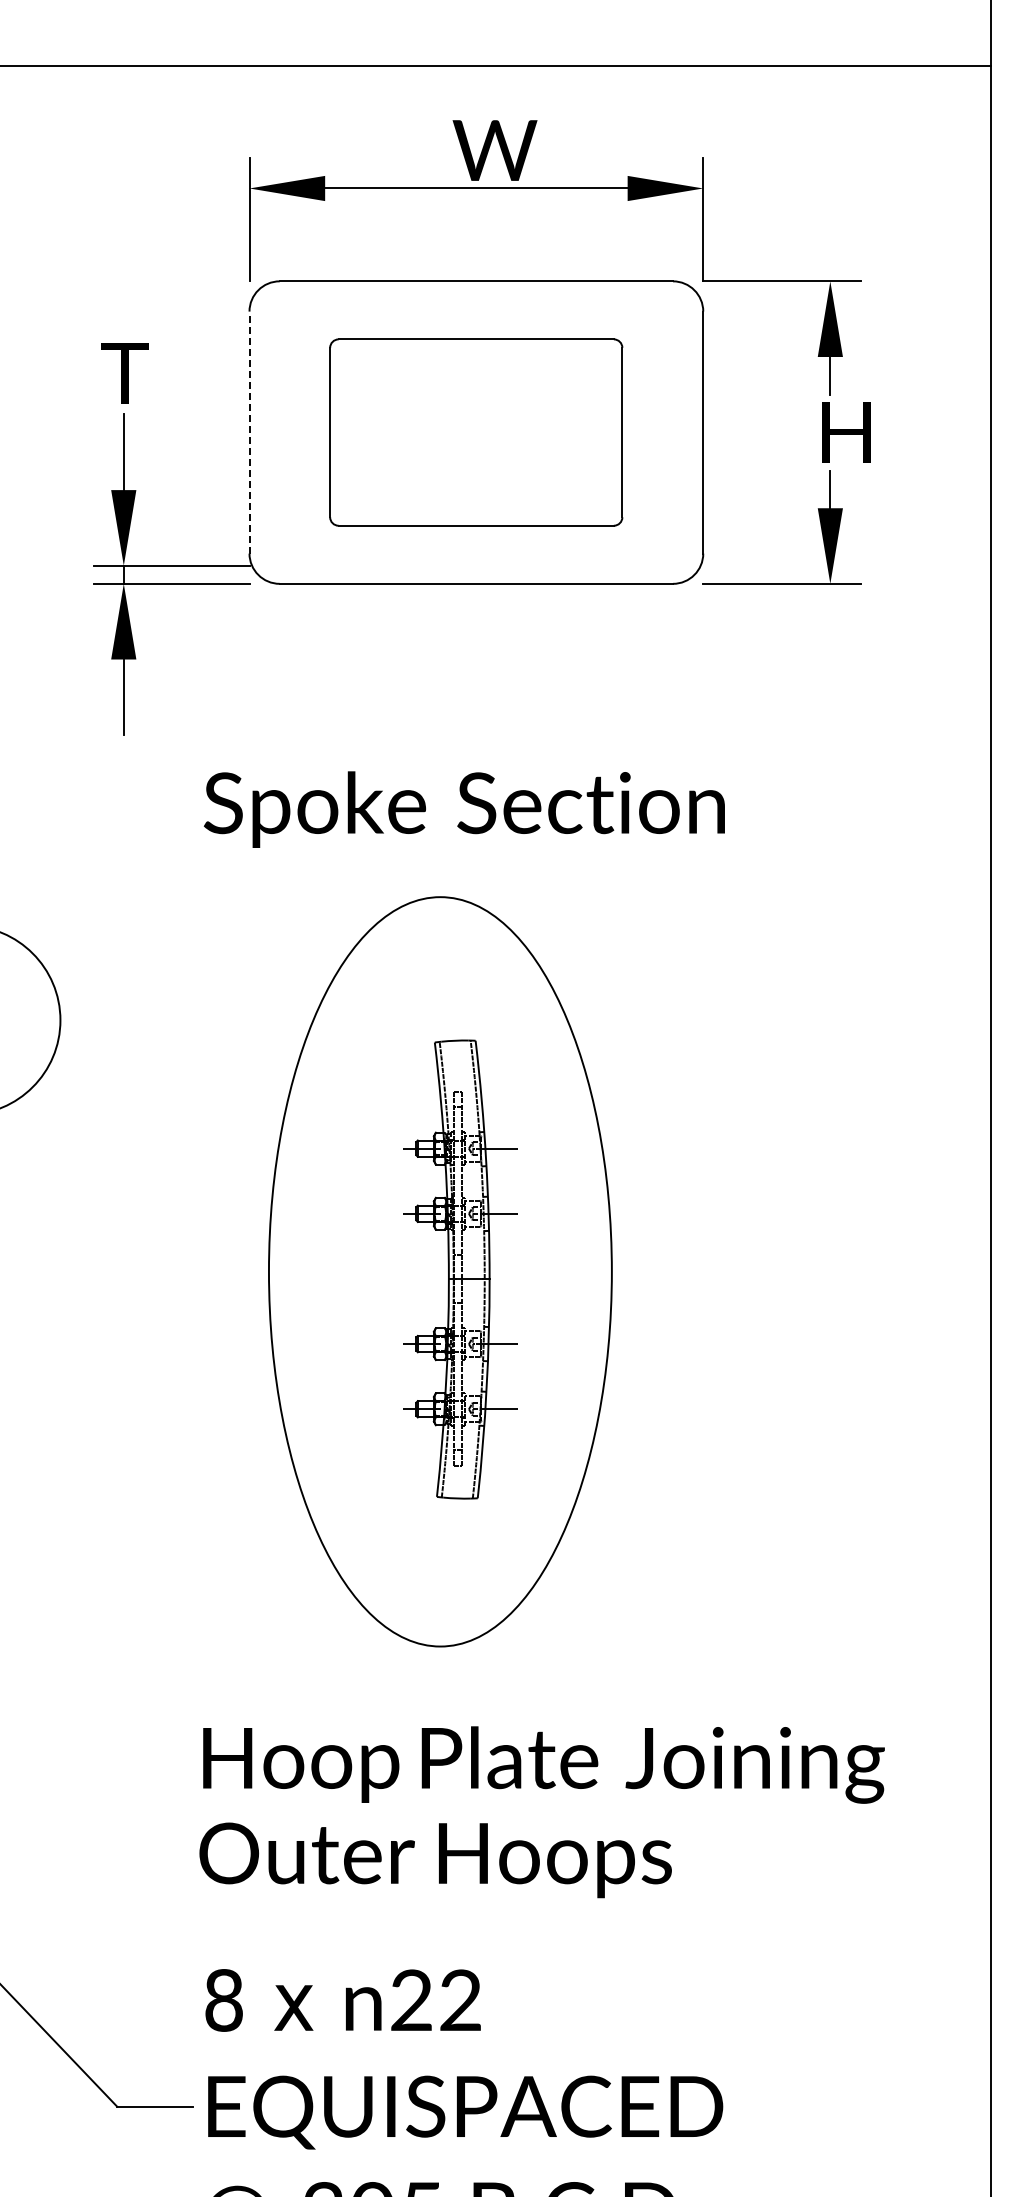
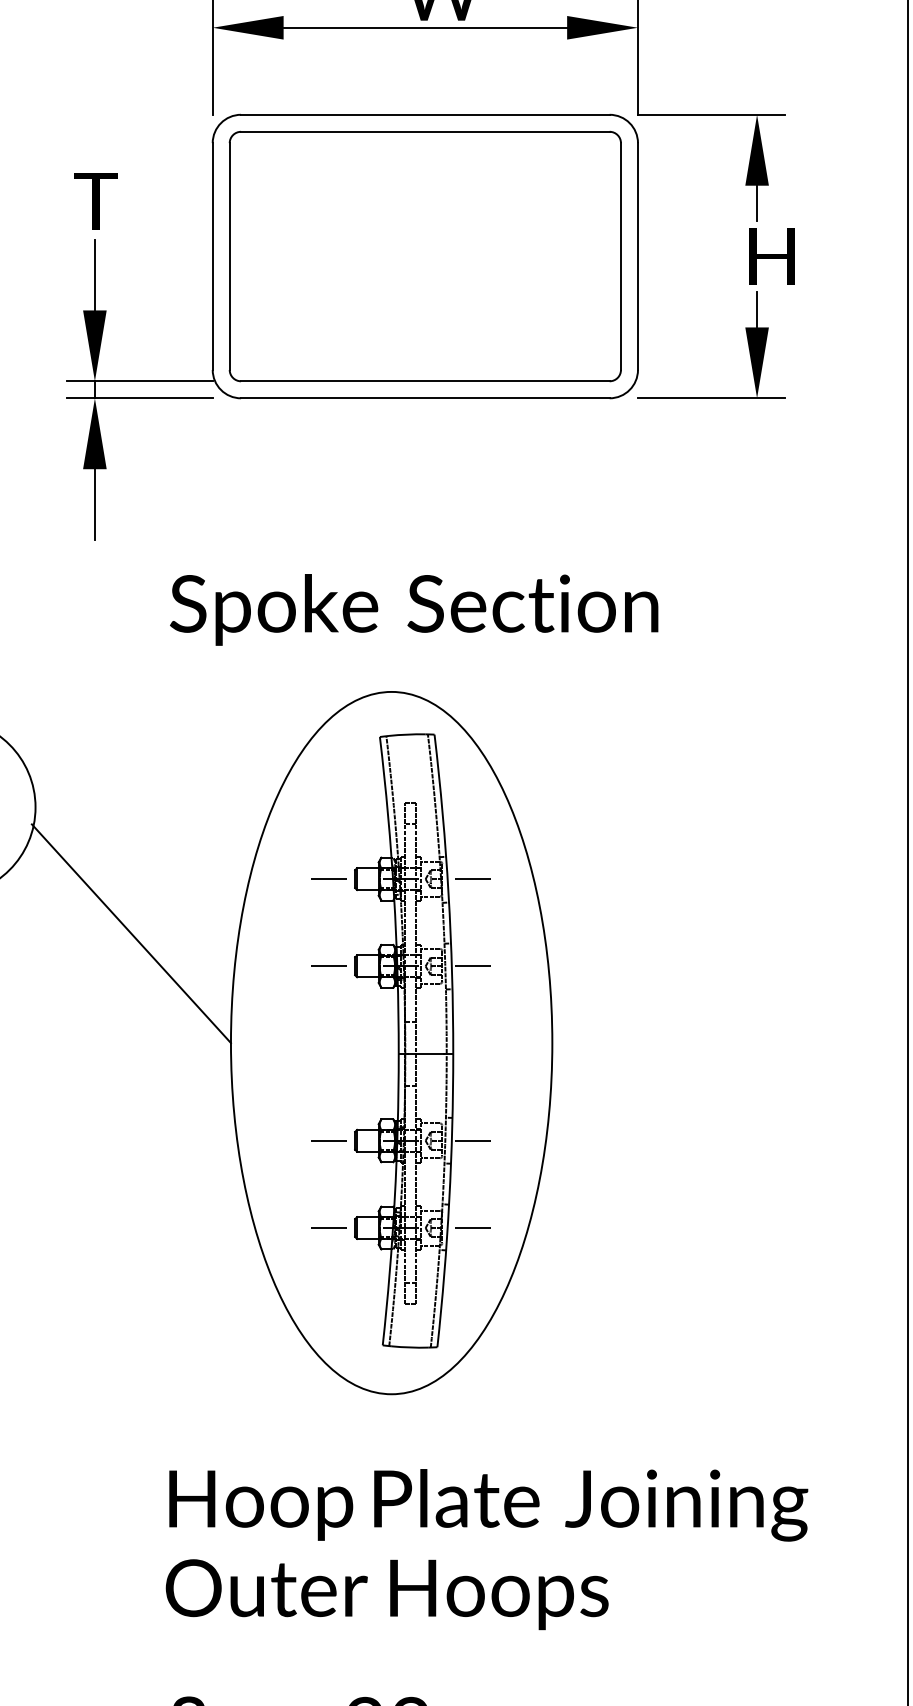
line: (249, 432) -> (212, 256), dashed -> solid
part: (475, 432) -> (424, 256), size x1.43
line: (162, 1154) -> (131, 933), added
part: (450, 1269) -> (401, 1040), size x1.43

